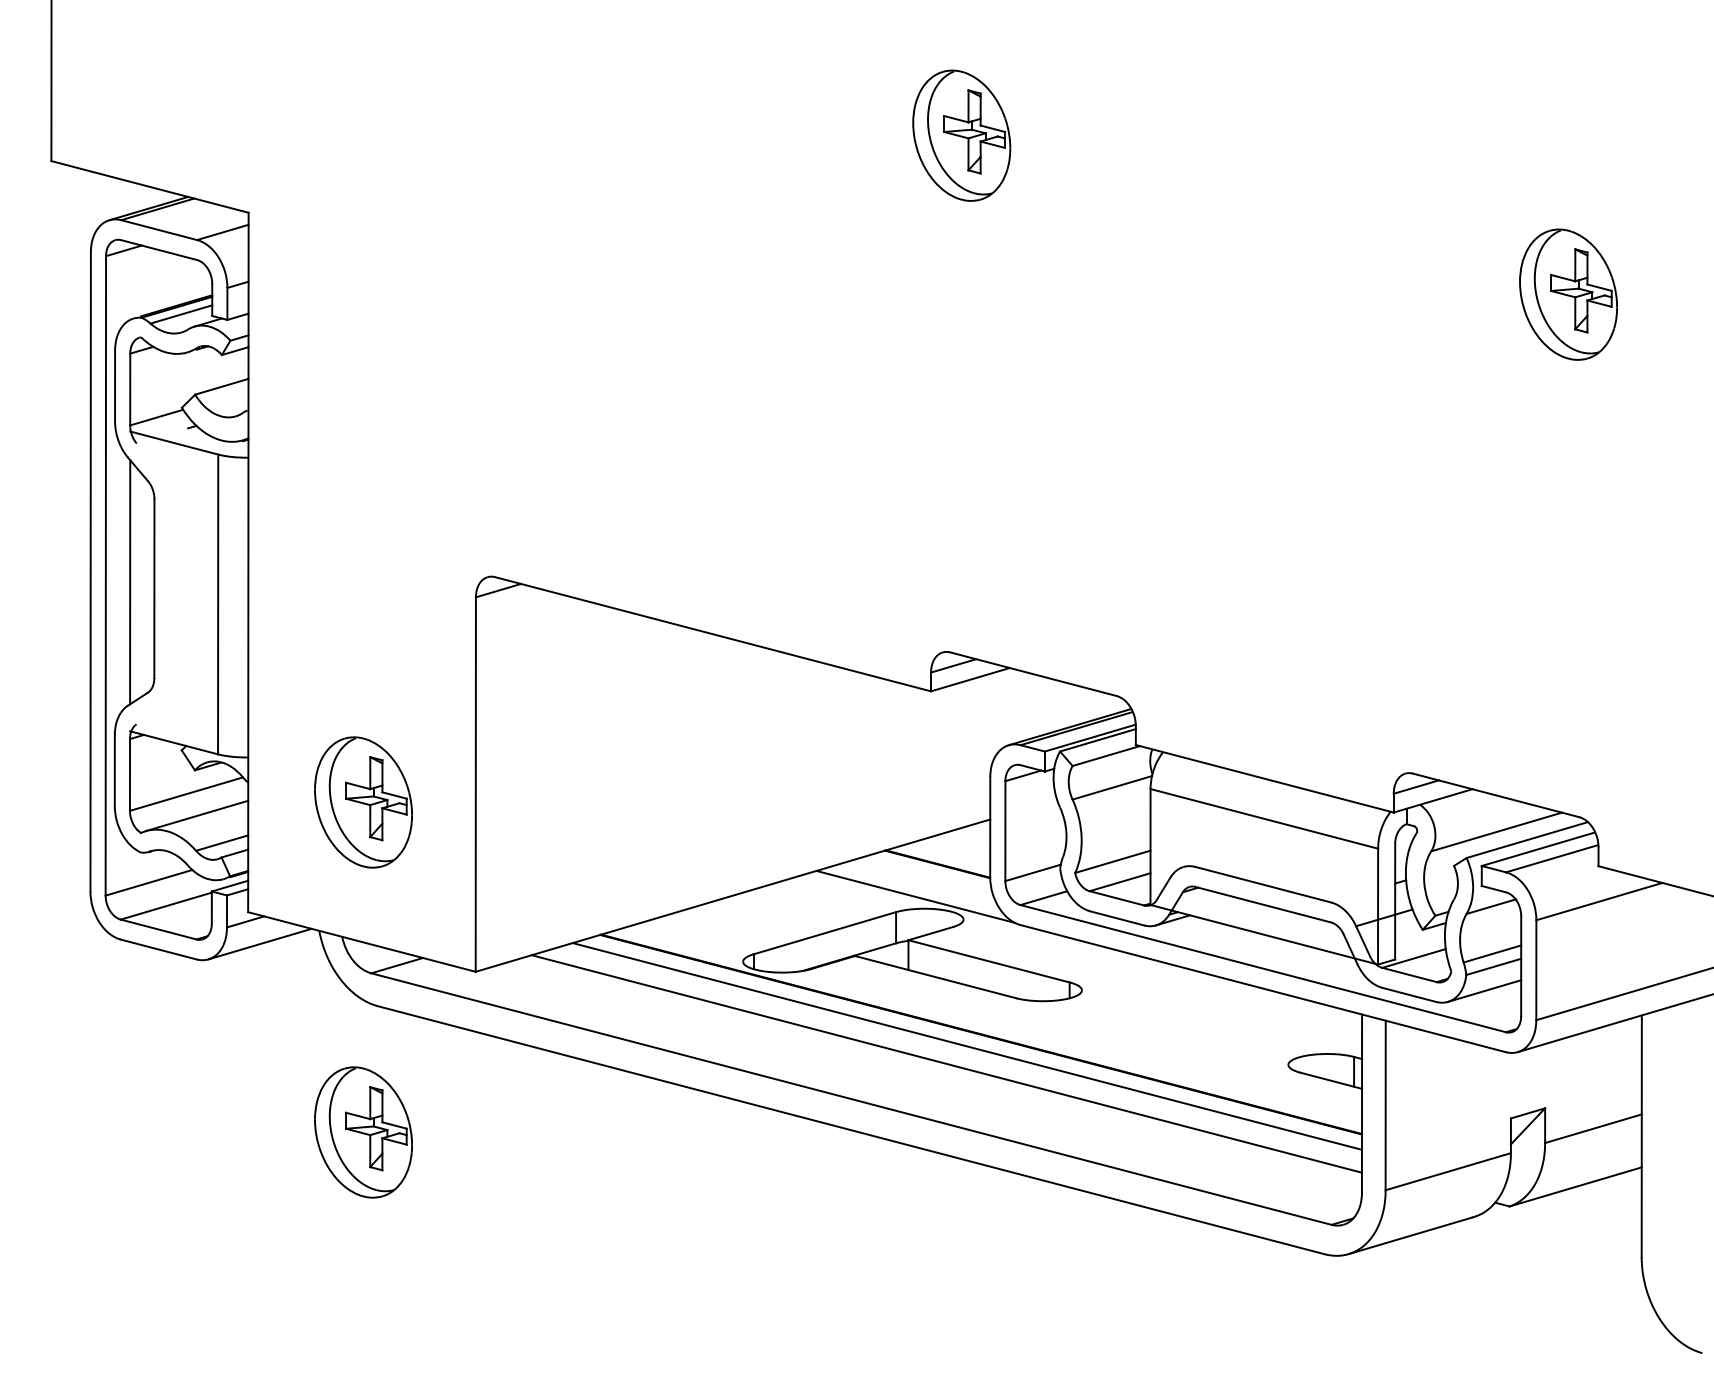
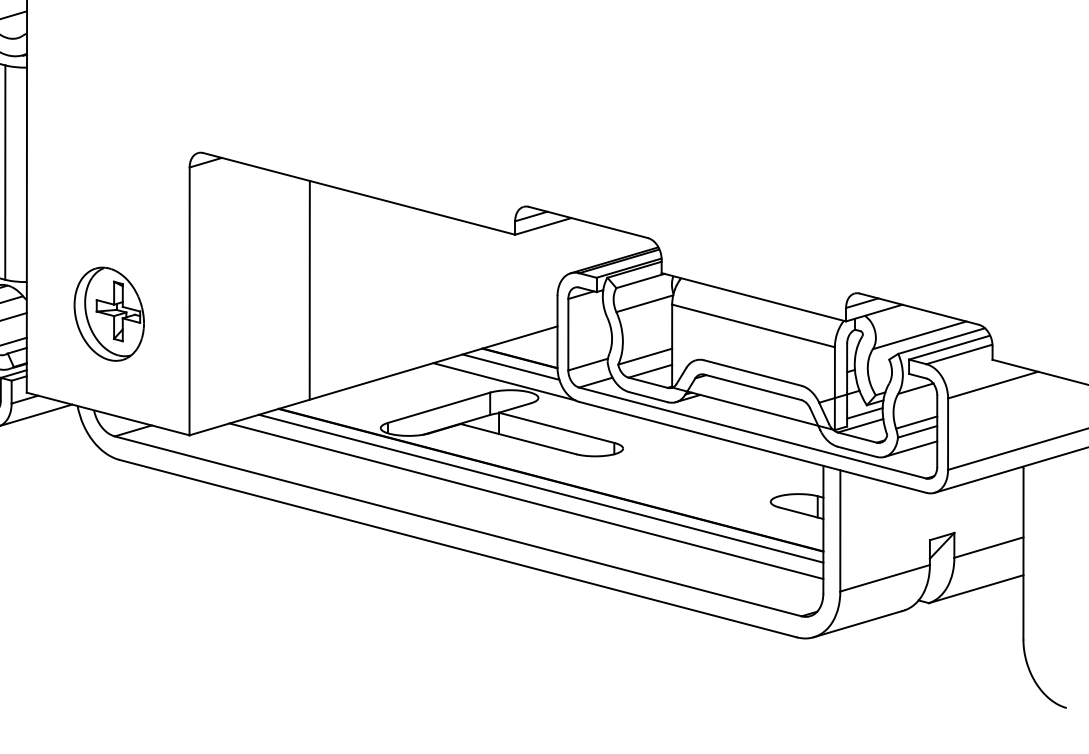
line: (643, 769) -> (309, 290), added
line: (924, 876) -> (510, 367), added
line: (1420, 940) -> (865, 412), added
part: (363, 1132) -> (109, 550), removed

